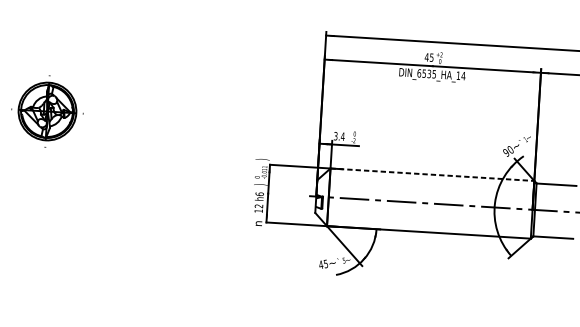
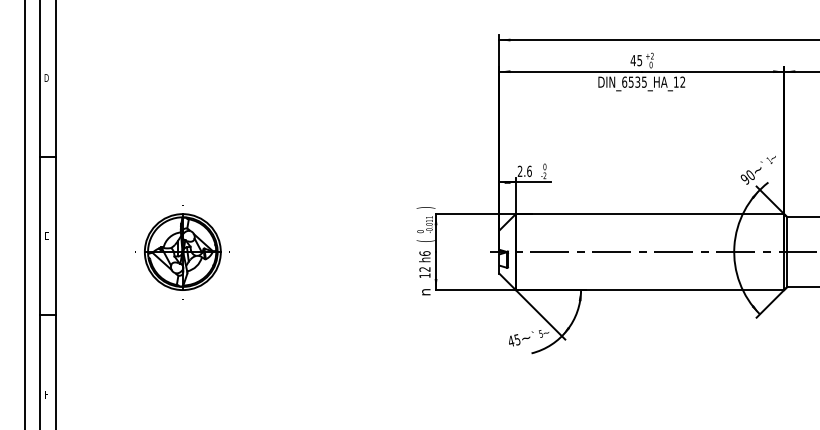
text: (463, 75) -> (682, 81), DIN_6535_HA_14 -> DIN_6535_HA_12
part: (47, 111) -> (182, 252), moved
text: (339, 136) -> (524, 171), 3.4 -> 2.6
line: (432, 175) -> (650, 214), dashed -> solid
text: (260, 184) -> (425, 240), ) -> (

